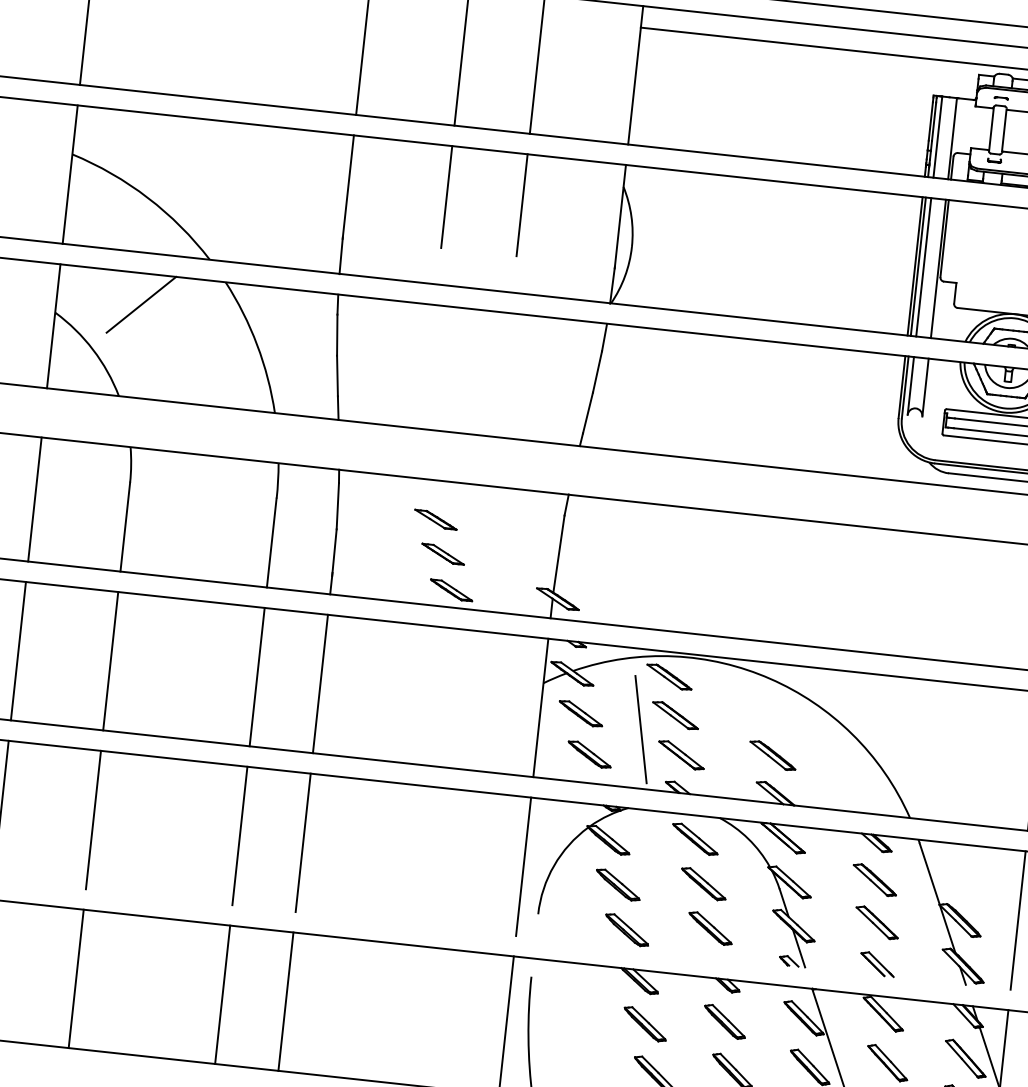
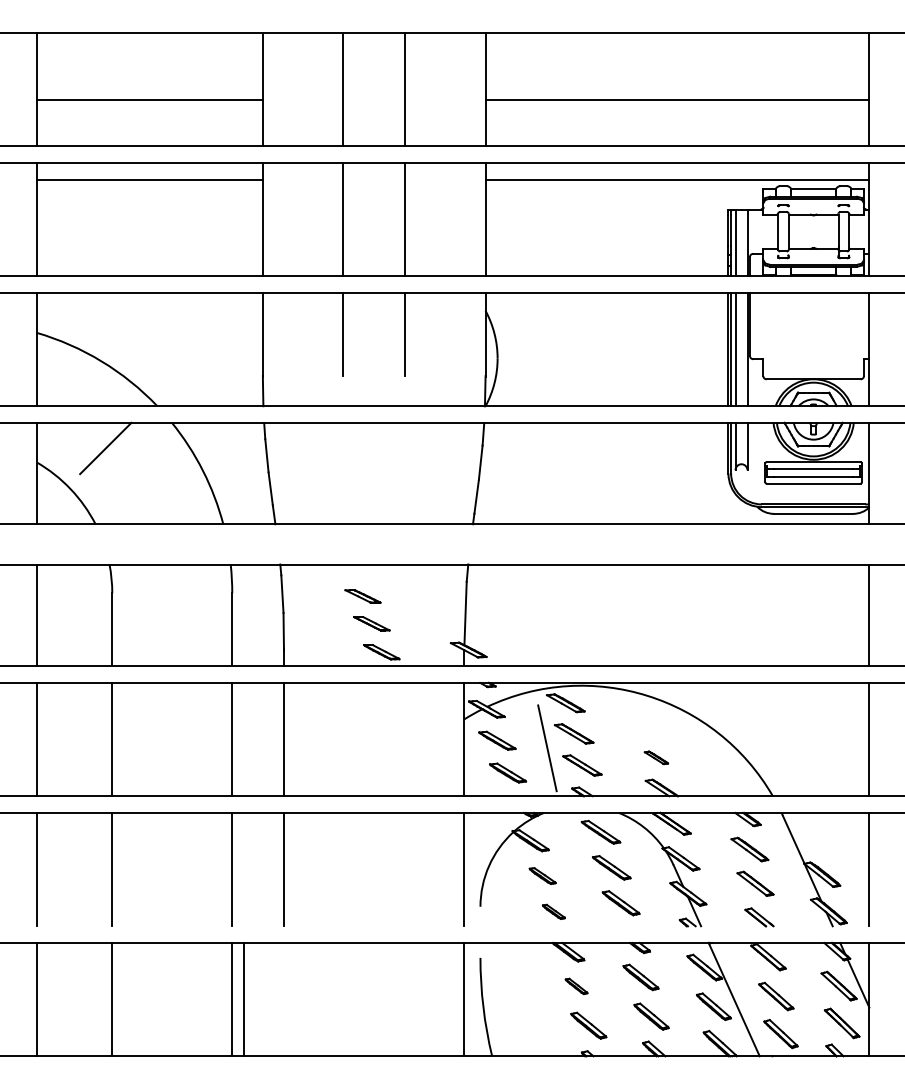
part: (773, 755) -> (656, 757), size x0.6
part: (618, 884) -> (542, 875), size x0.7
part: (626, 929) -> (553, 911), size x0.6
line: (286, 1001) -> (244, 999), moved
part: (644, 1024) -> (576, 986), size x0.6

